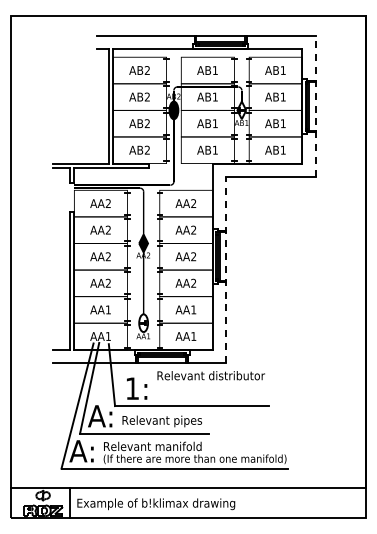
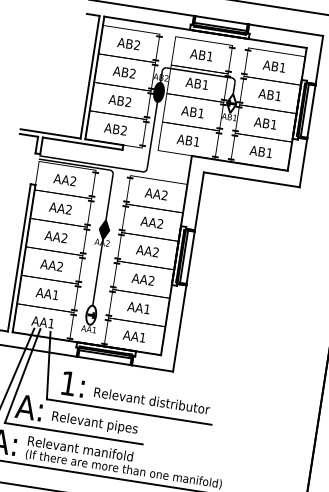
line: (315, 106) -> (311, 111), dashed -> solid
line: (226, 269) -> (188, 271), dashed -> solid
text: (210, 375) -> (151, 400), moved

